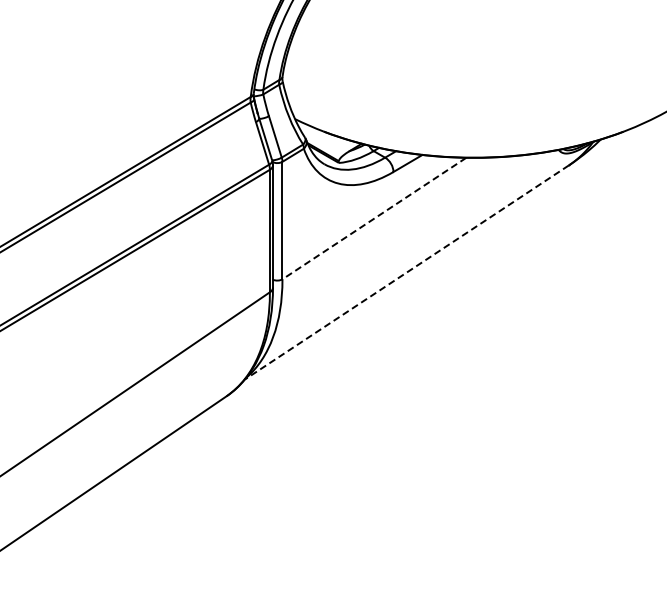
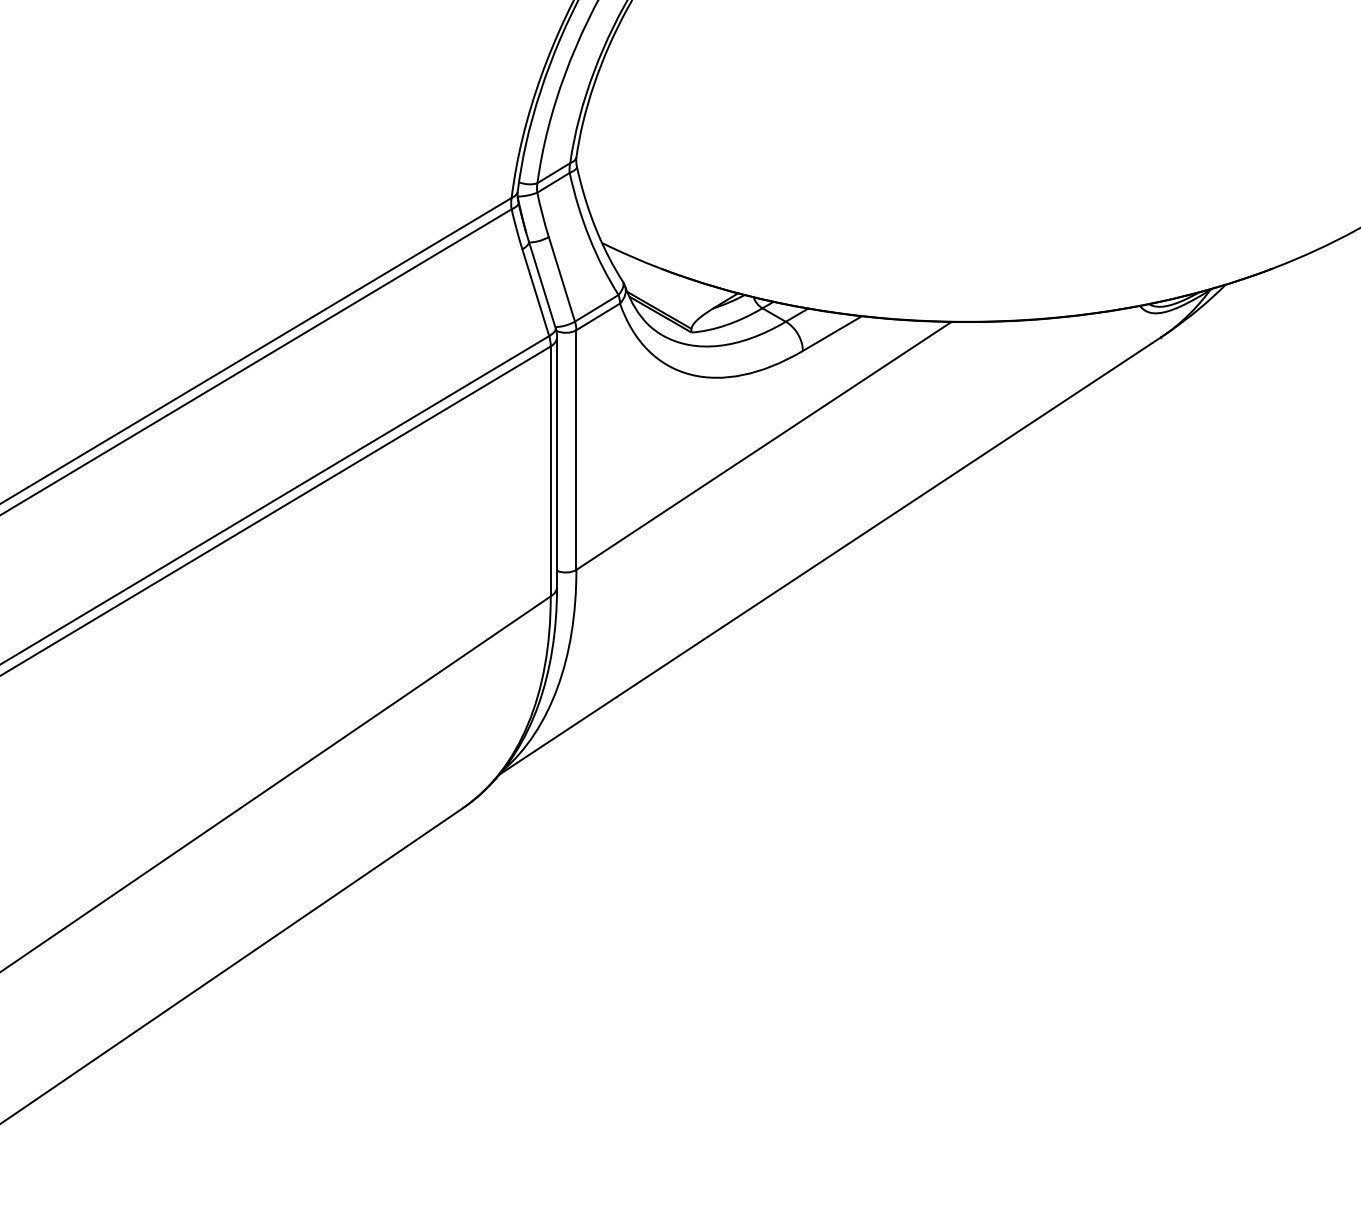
line: (373, 218) -> (762, 445), dashed -> solid
line: (406, 272) -> (829, 555), dashed -> solid

